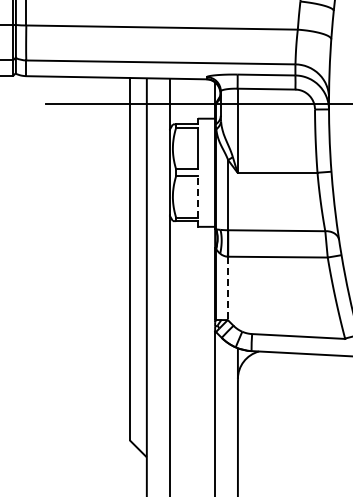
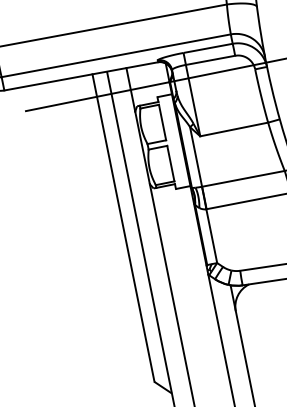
line: (198, 196) -> (171, 163), dashed -> solid
line: (227, 288) -> (211, 236), dashed -> solid

